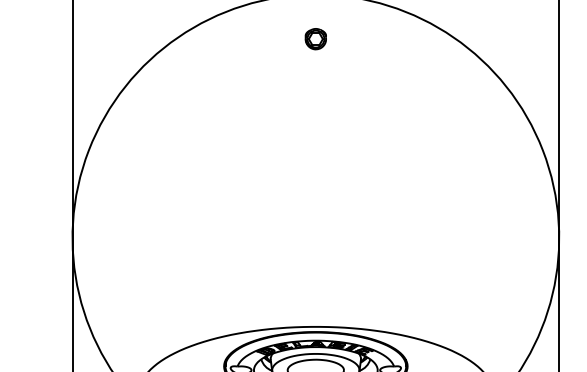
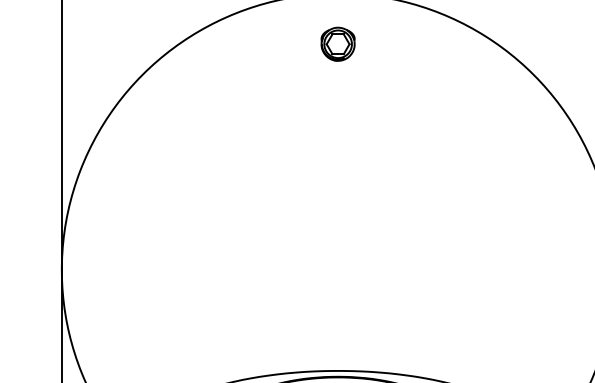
part: (315, 38) -> (337, 43), size x1.43

